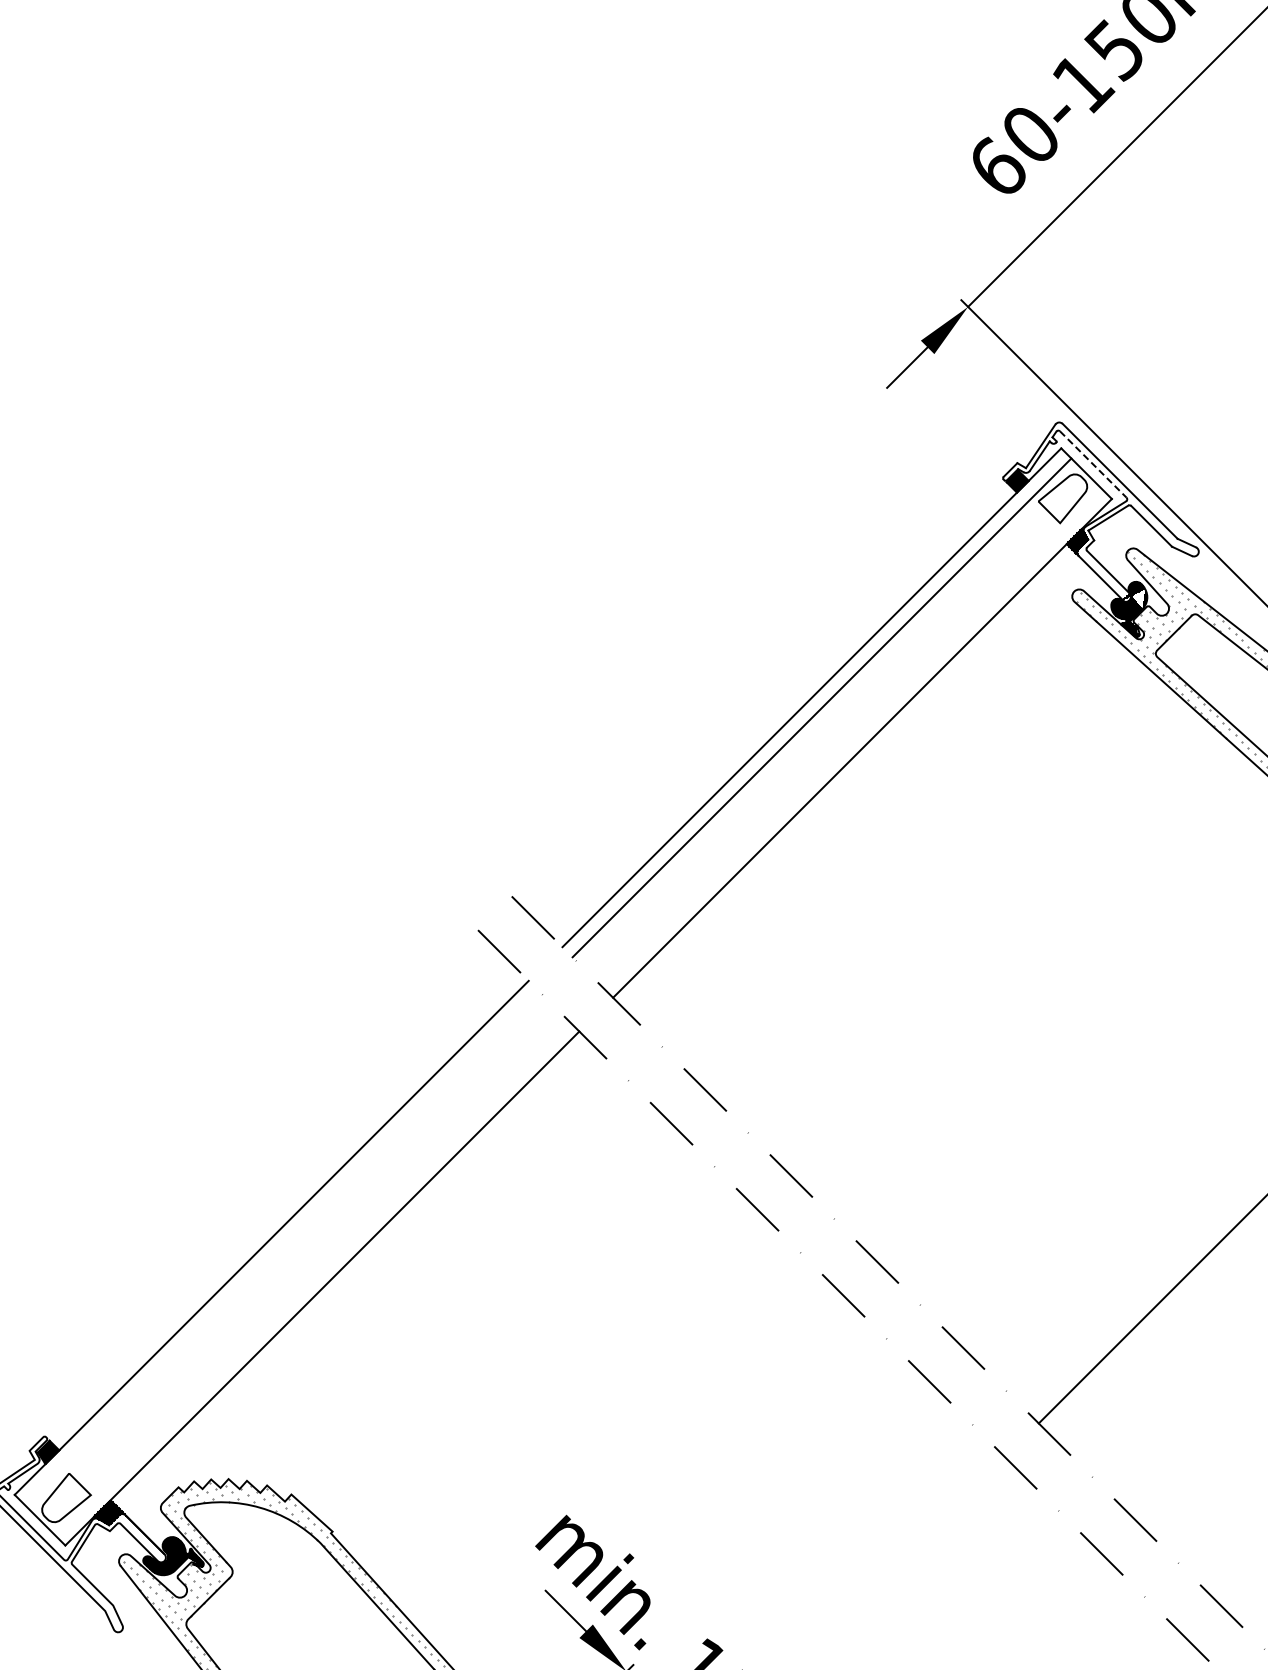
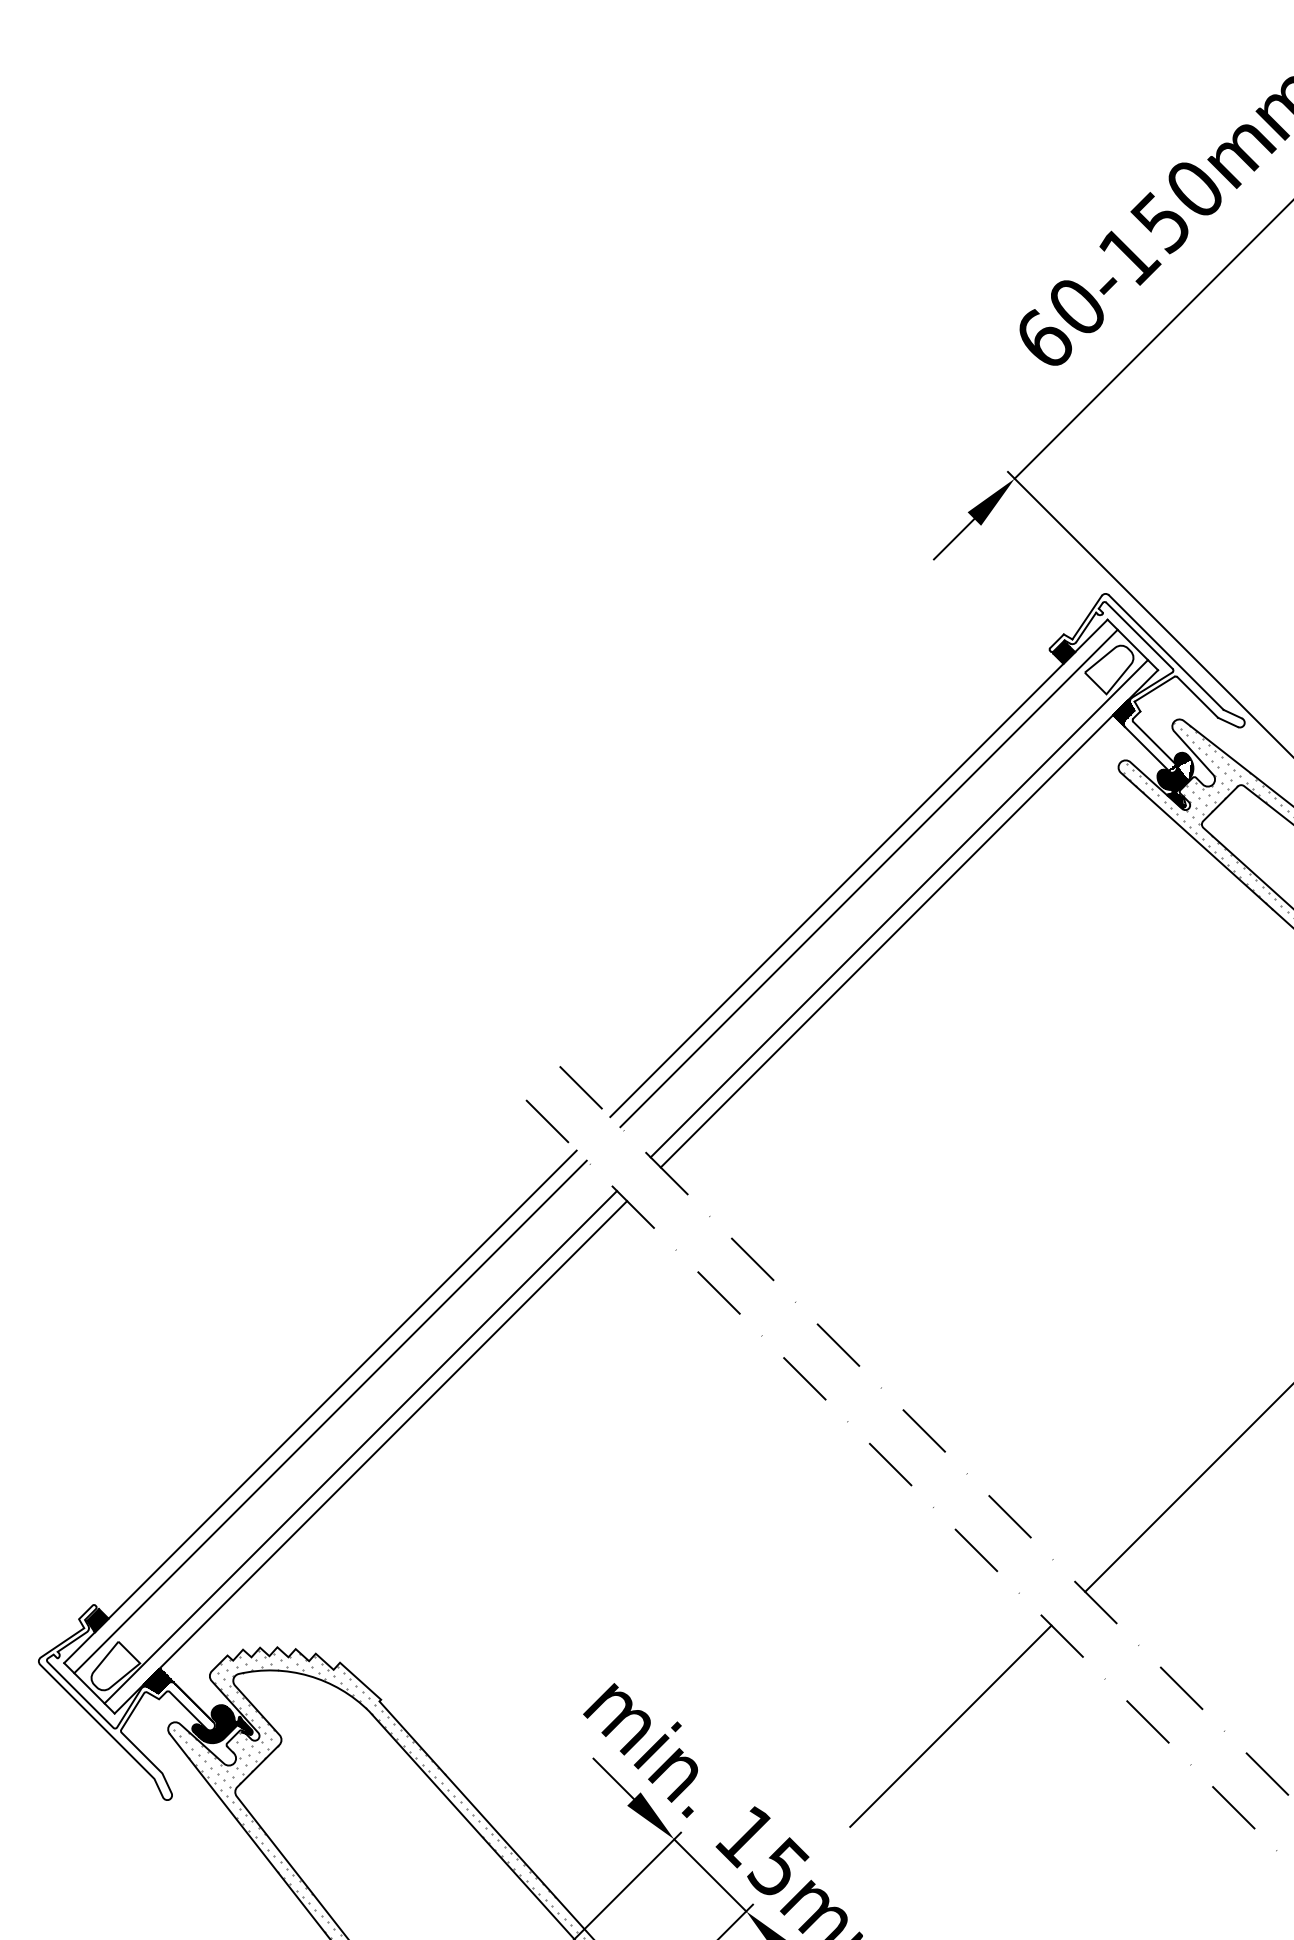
line: (1093, 464) -> (1139, 635), dashed -> solid
line: (851, 738) -> (898, 908), added
line: (281, 1247) -> (330, 1416), added
line: (311, 1278) -> (360, 1447), added
line: (903, 1557) -> (950, 1725), added

